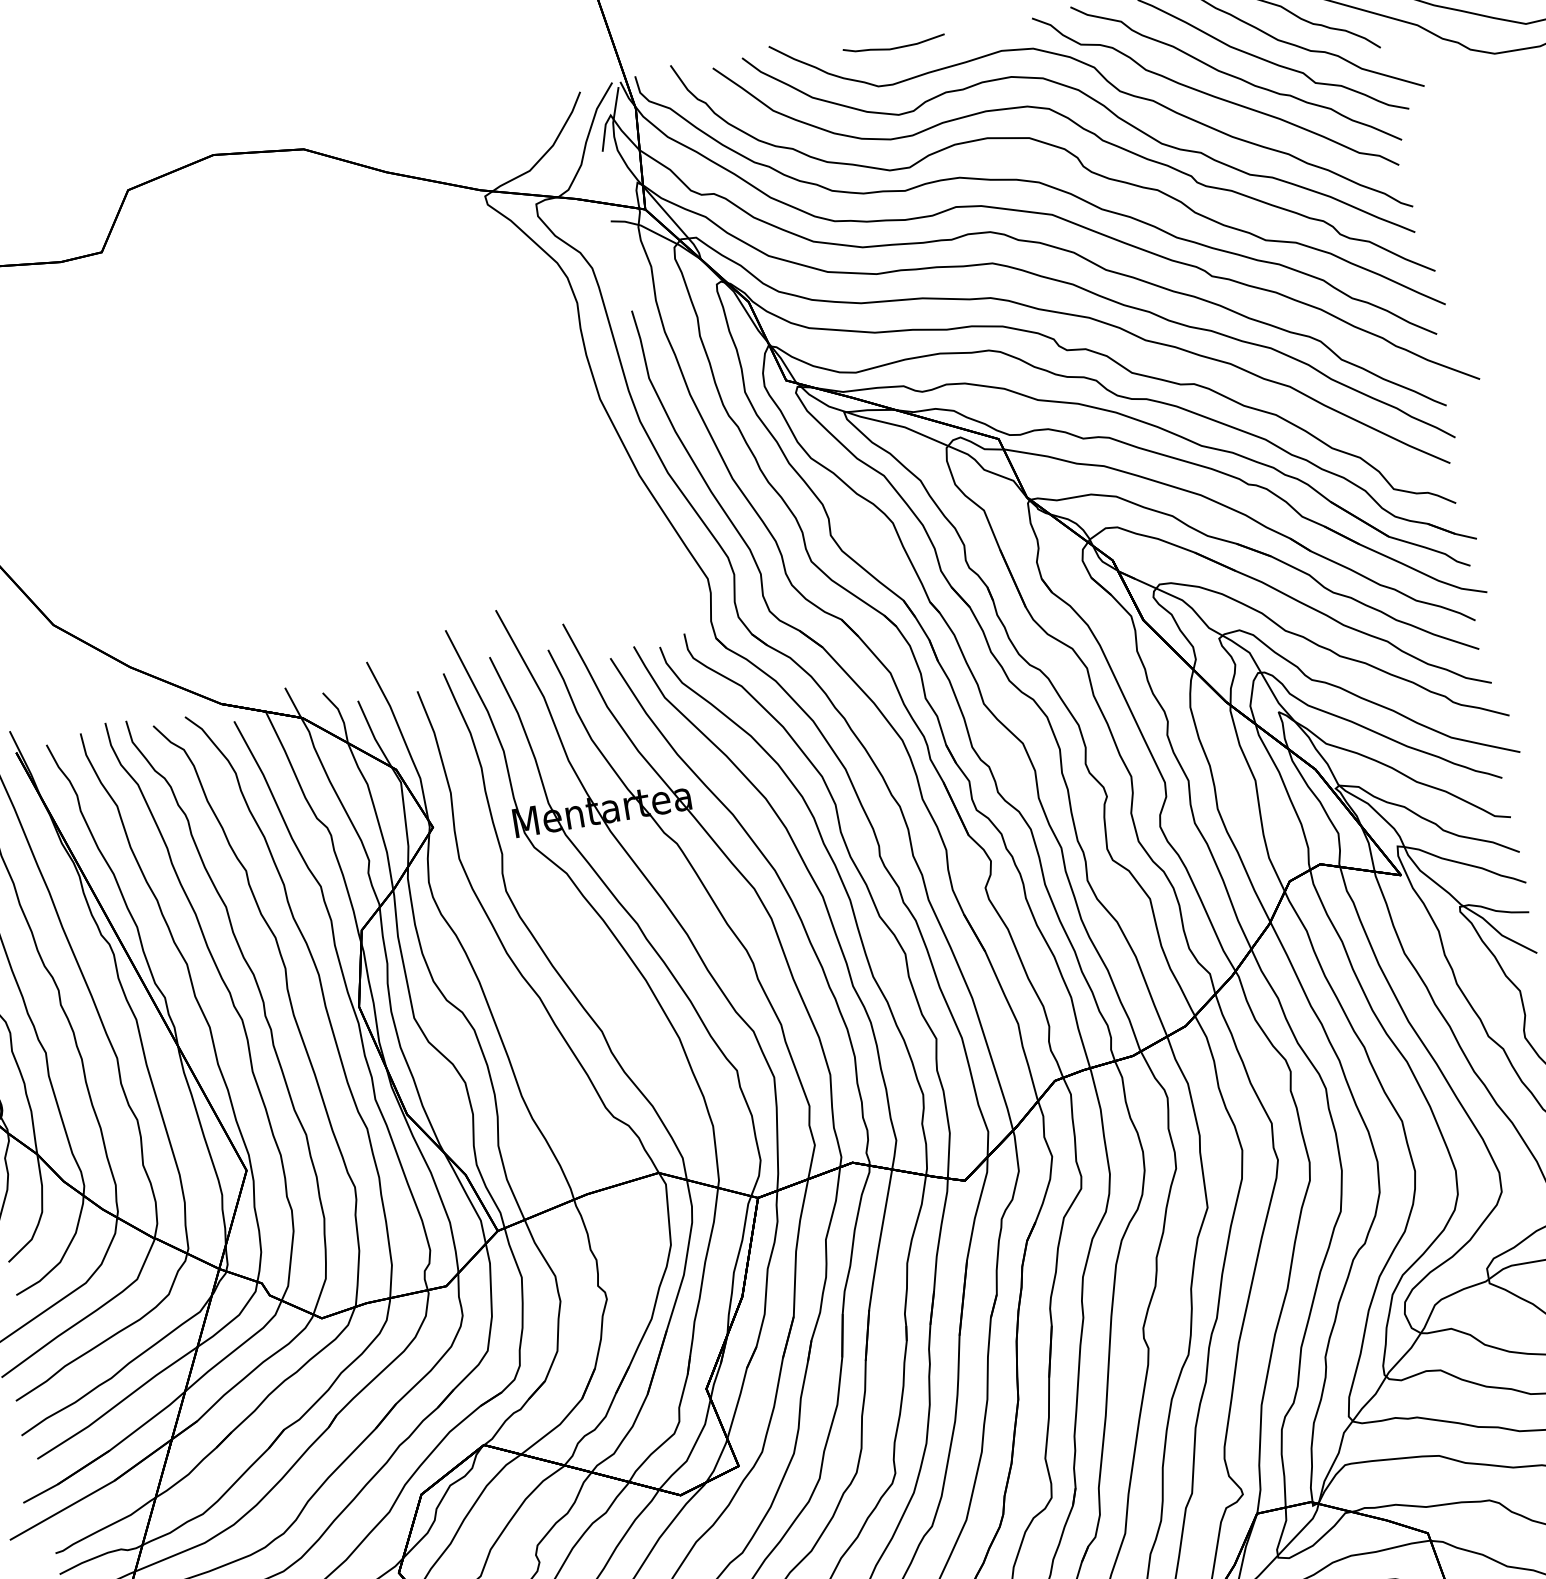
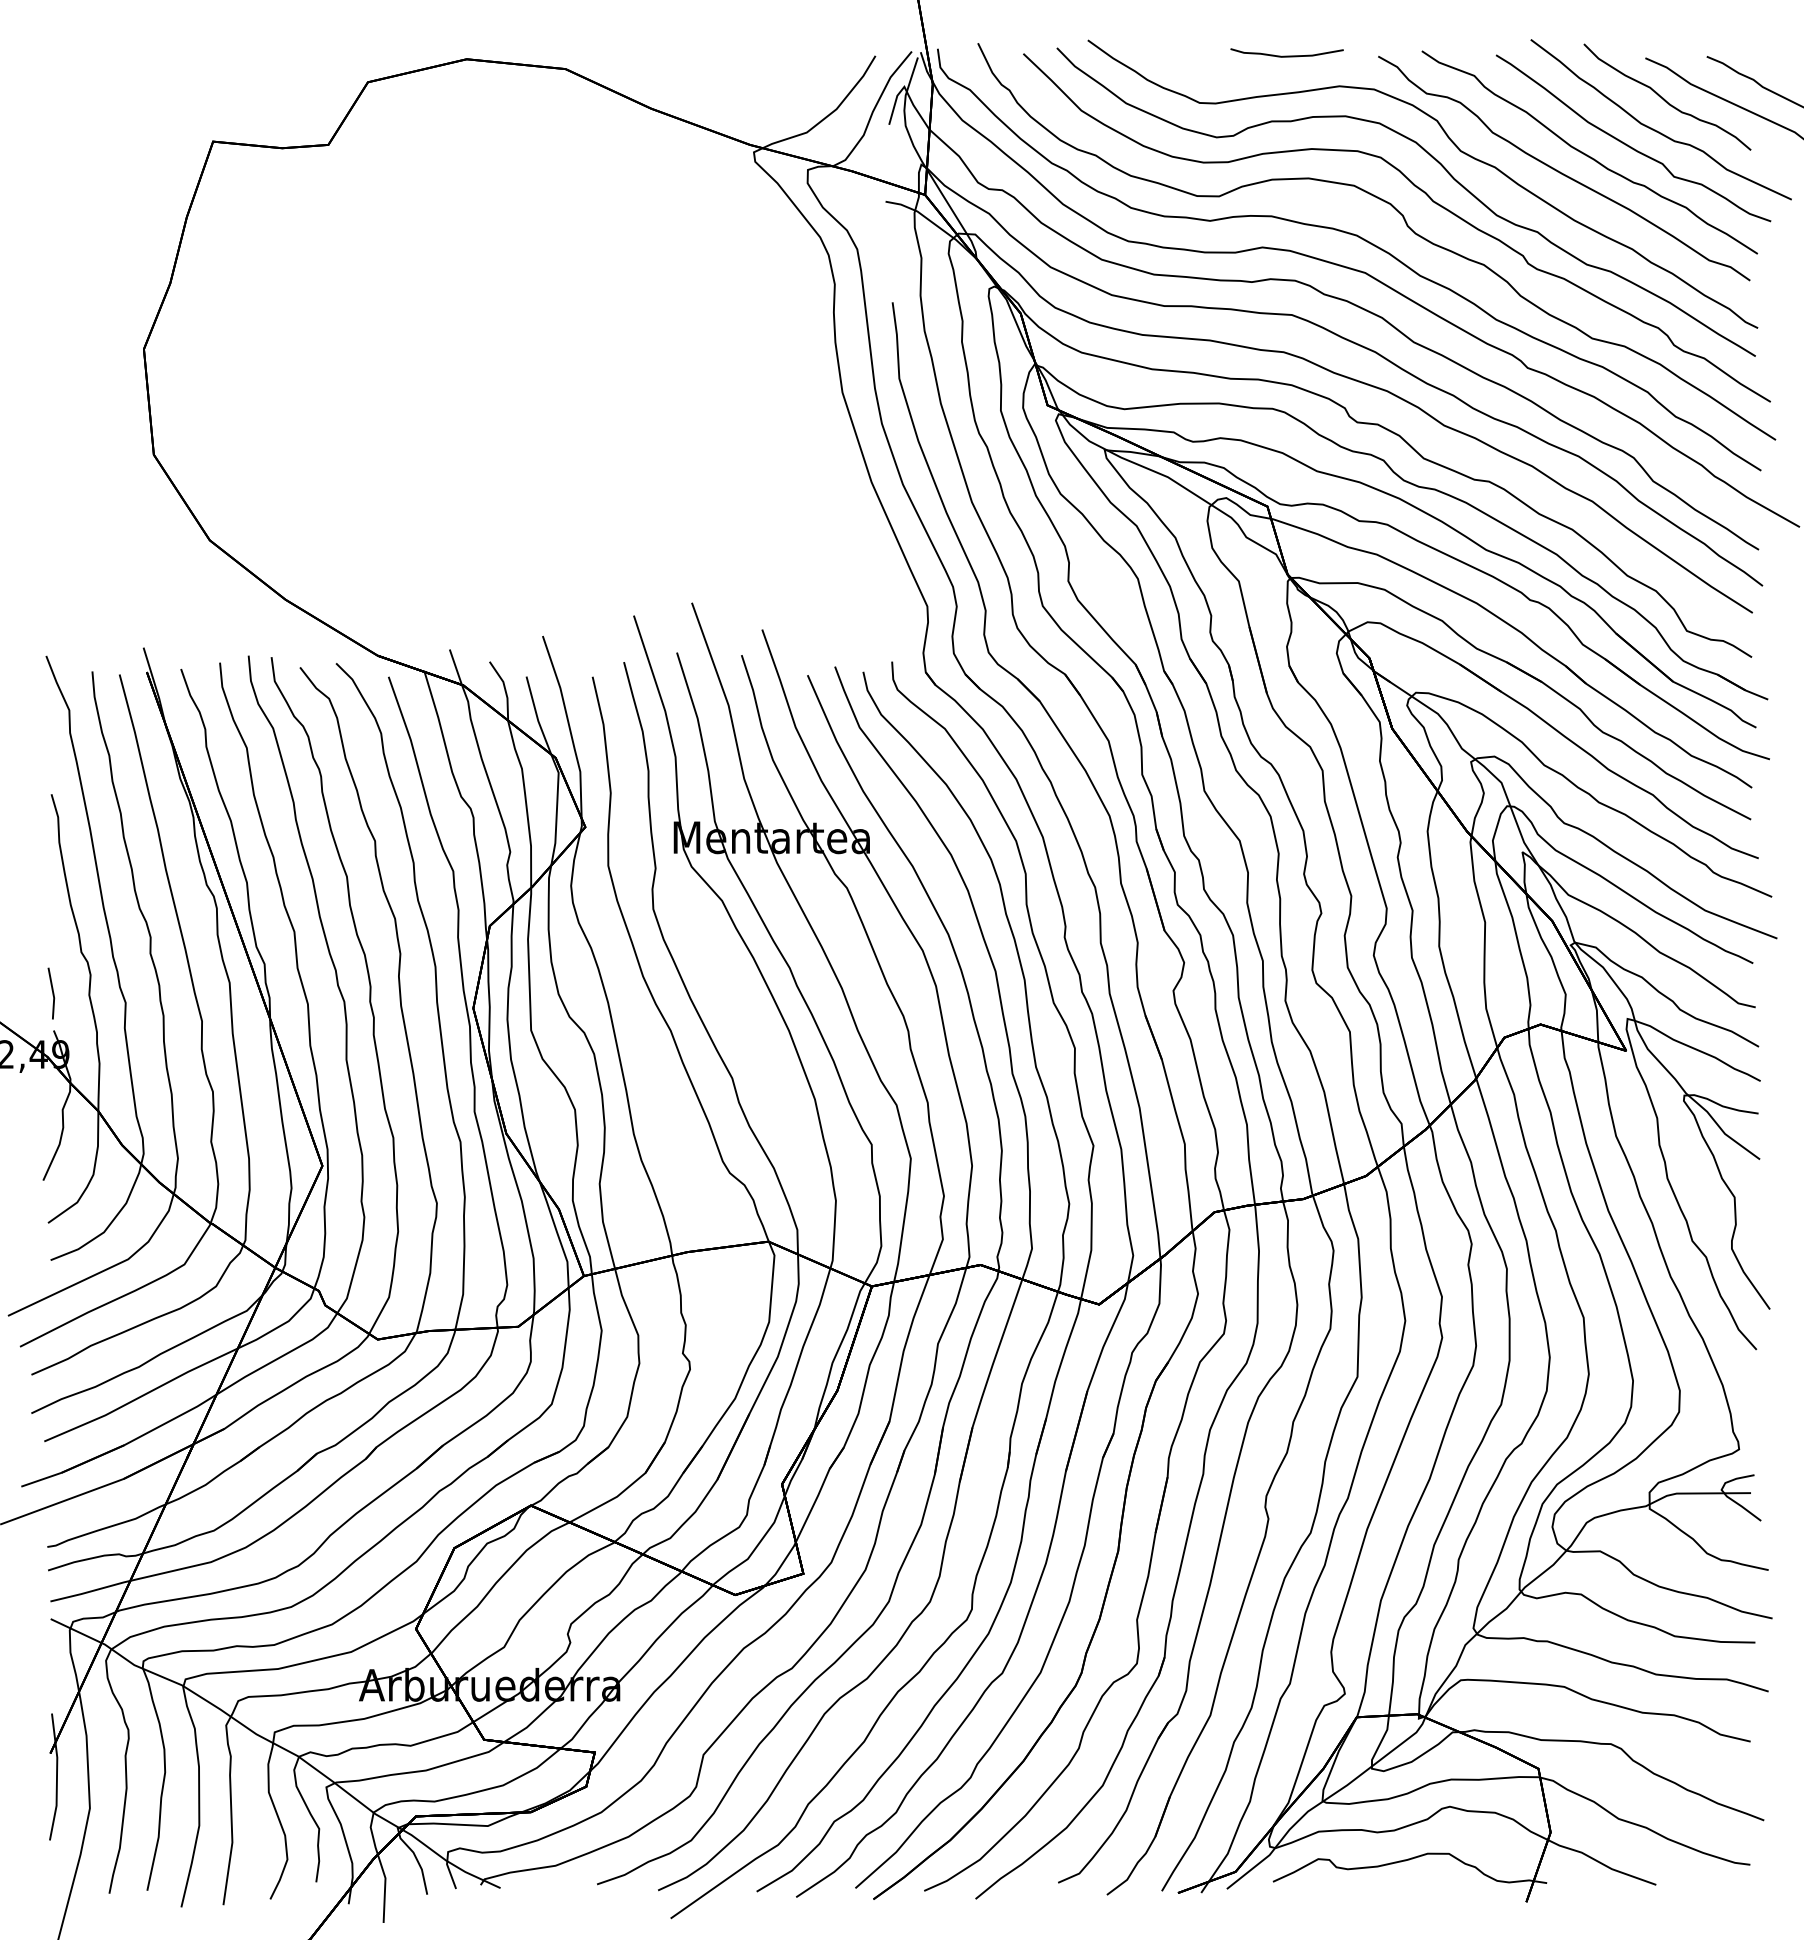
curve: (894, 47) -> (1286, 55), moved

